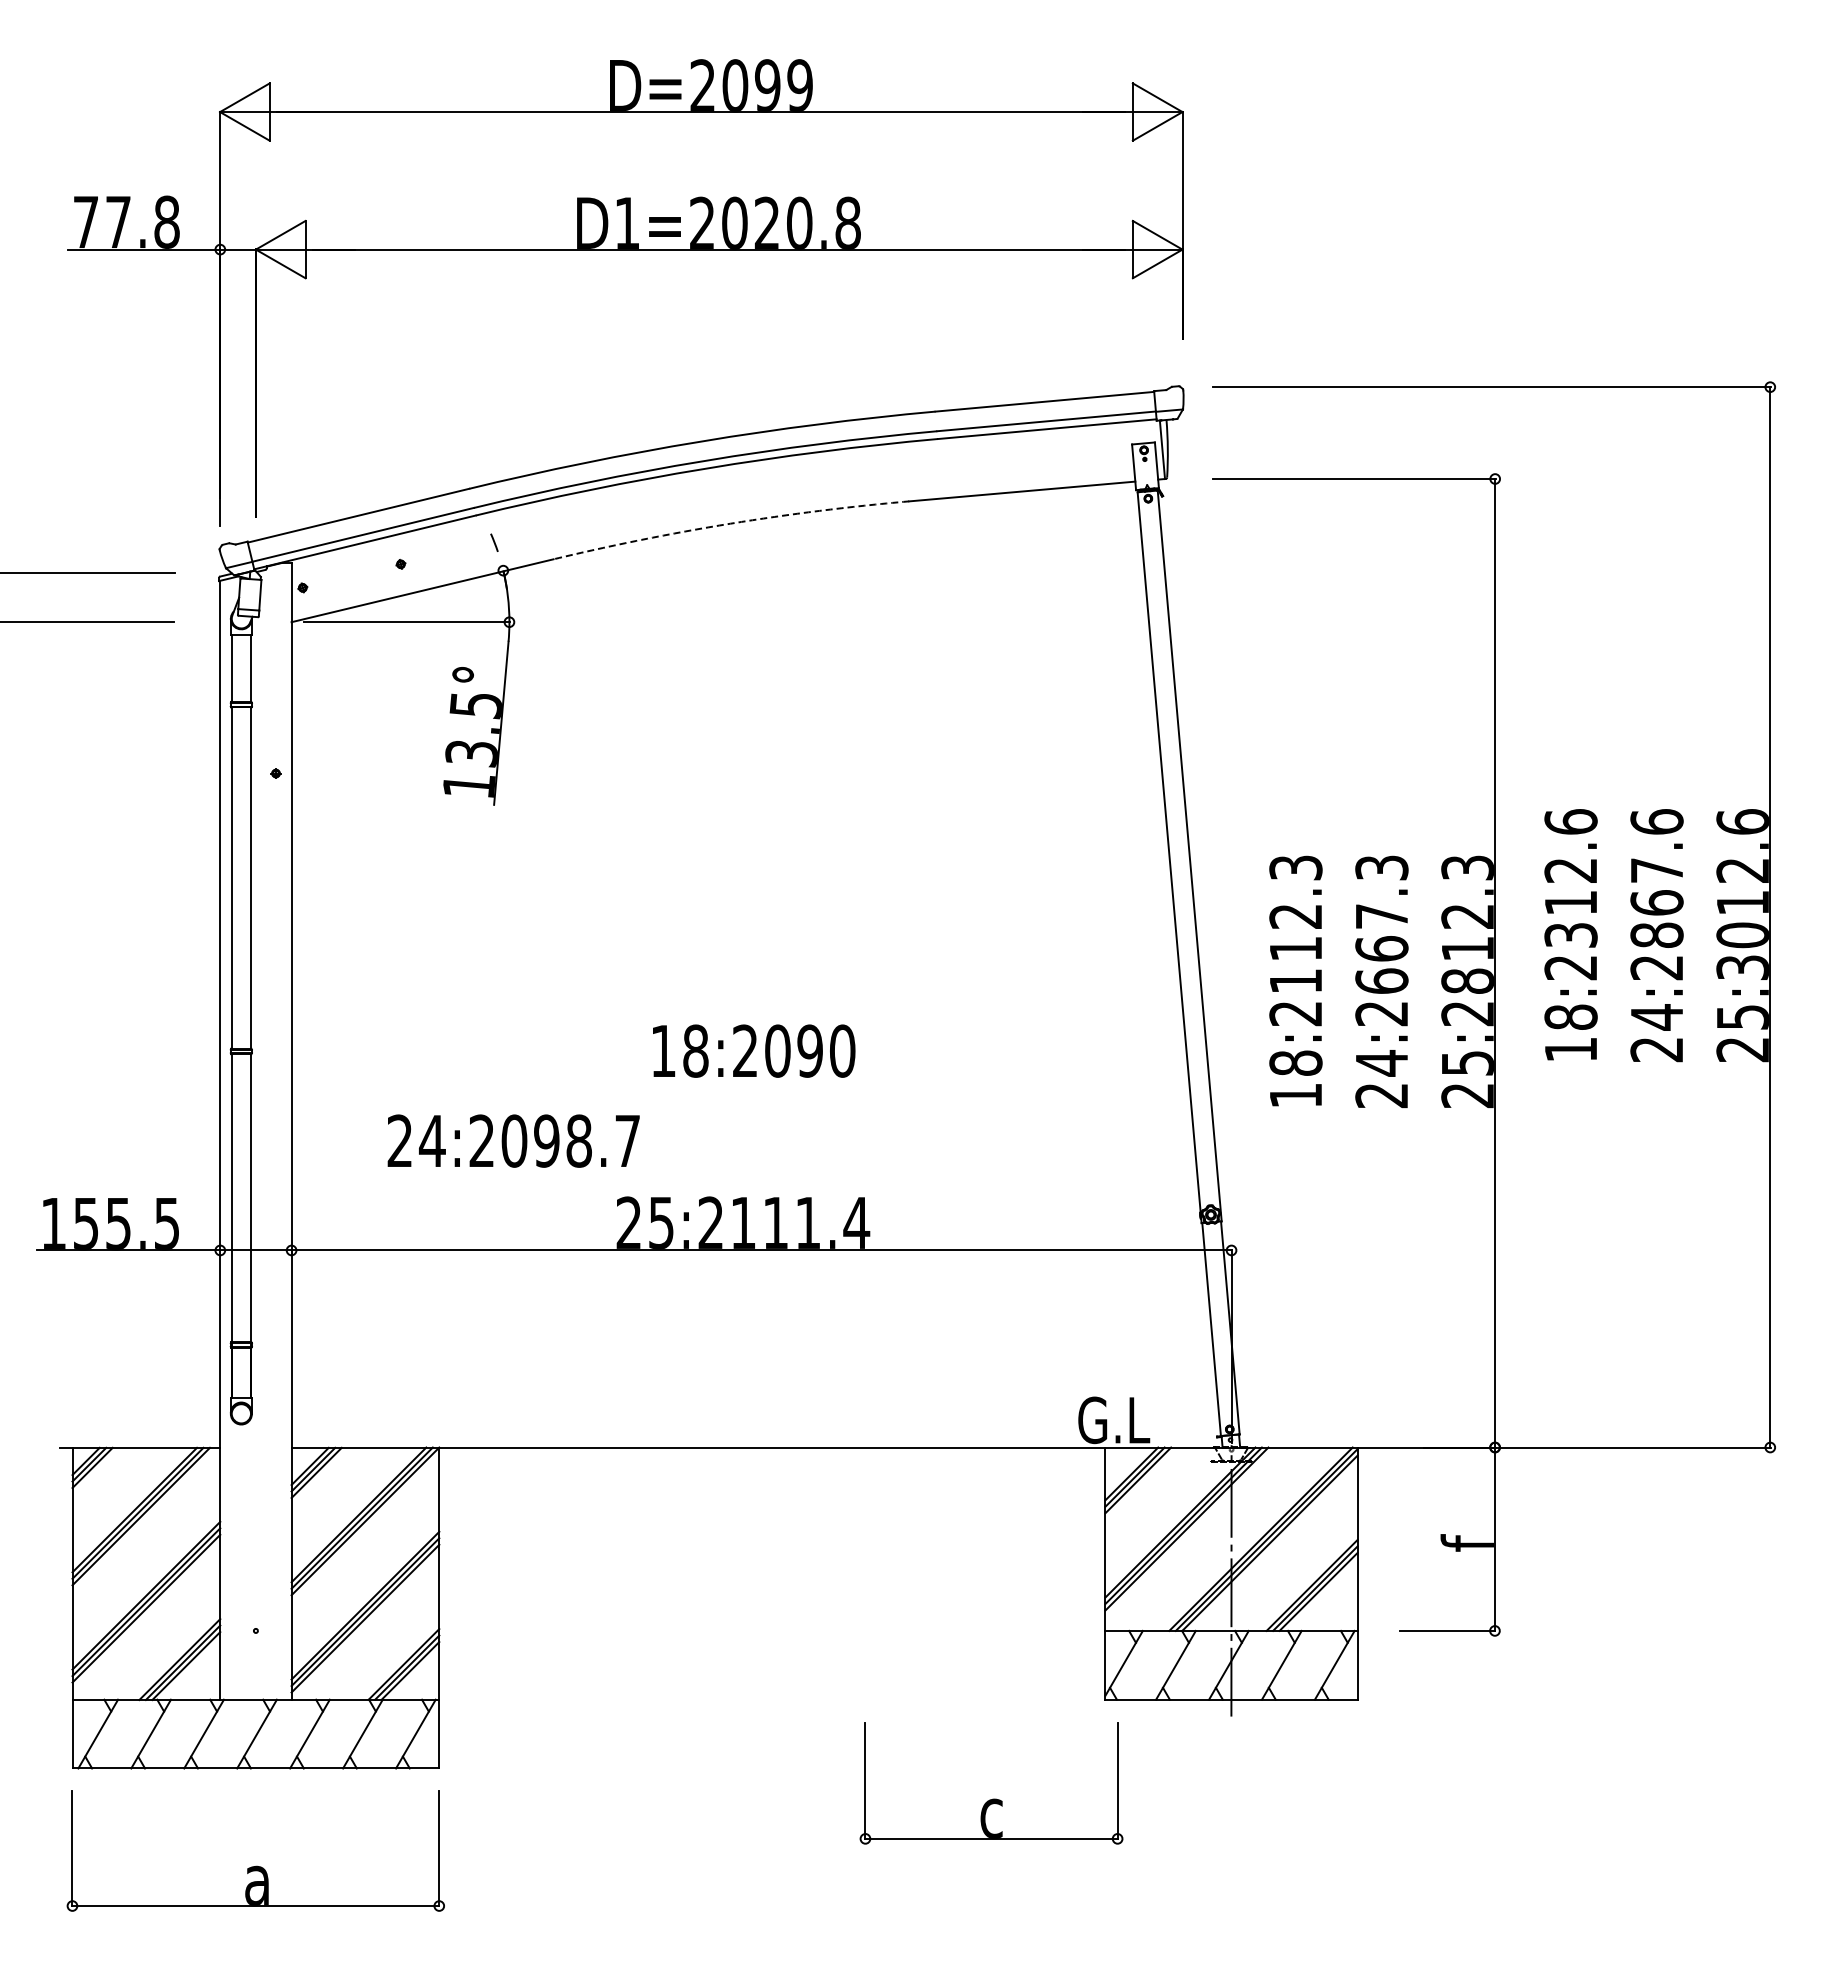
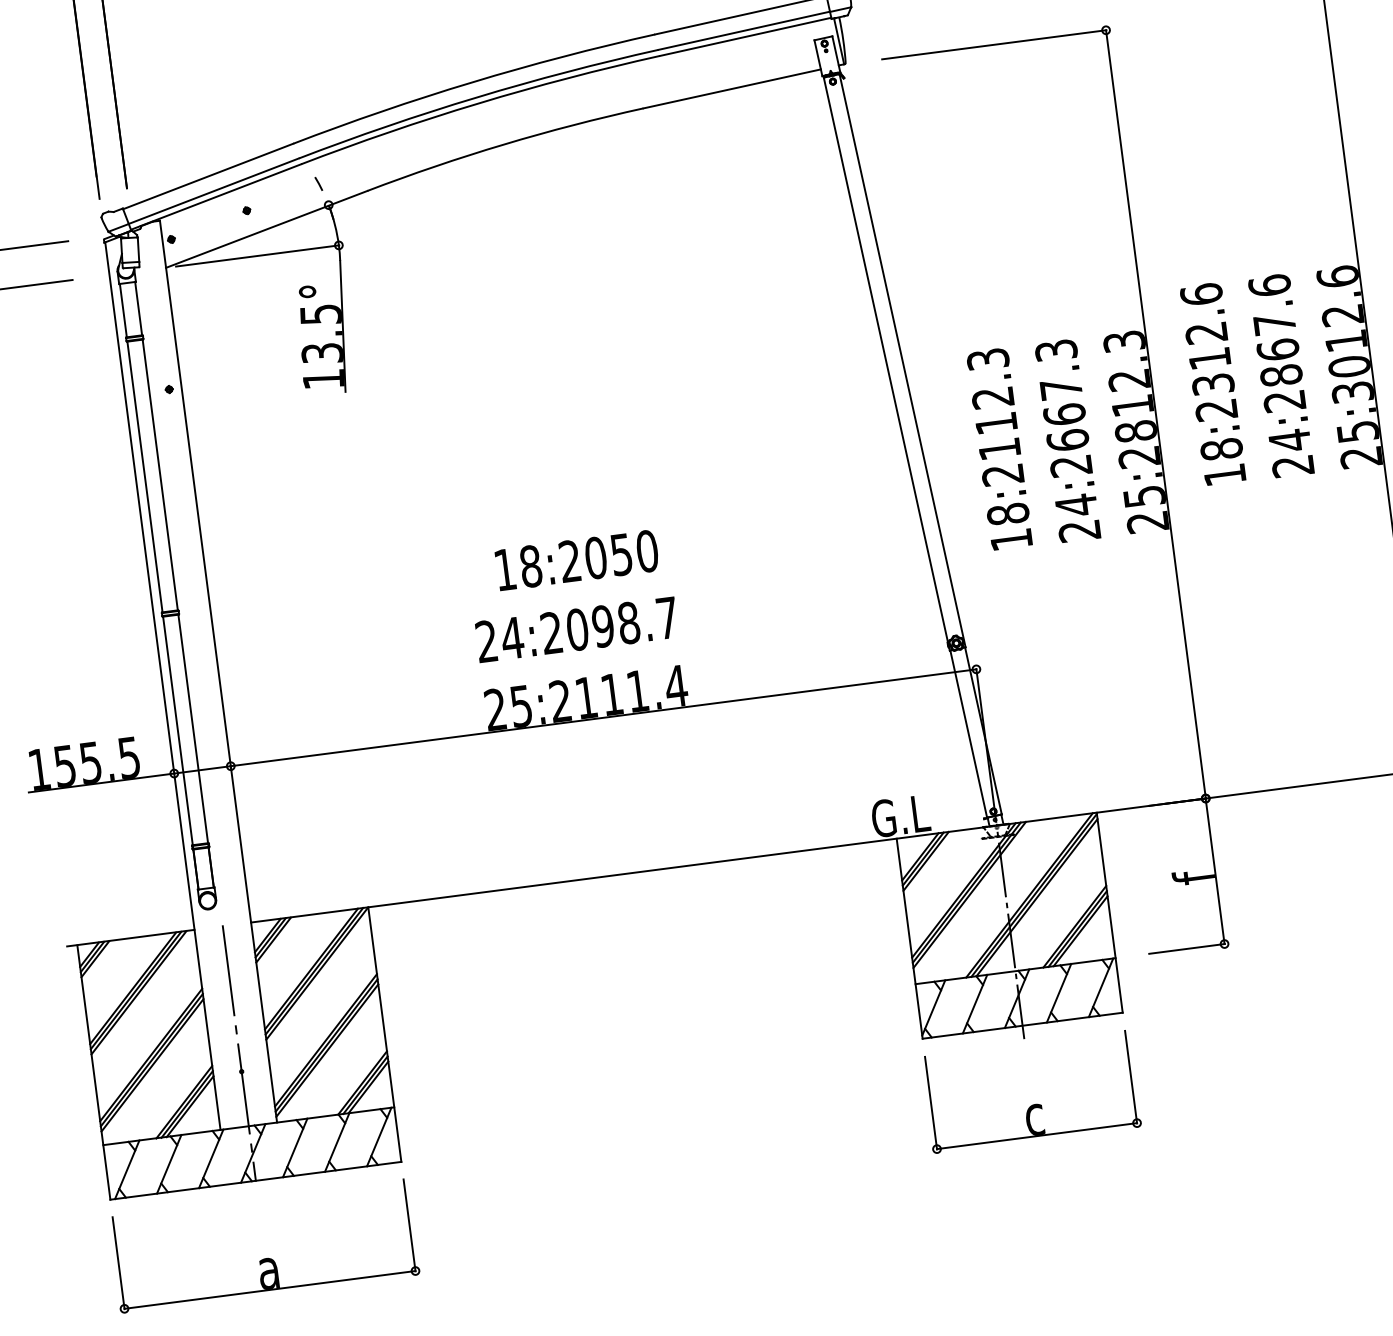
arc: (730, 523) -> (504, 144), dashed -> solid
text: (809, 1050) -> (621, 554), 18:2090 -> 18:2050
text: (513, 1140) -> (576, 629), moved
line: (255, 1607) -> (238, 1053), added
part: (992, 1798) -> (1033, 1104), moved

